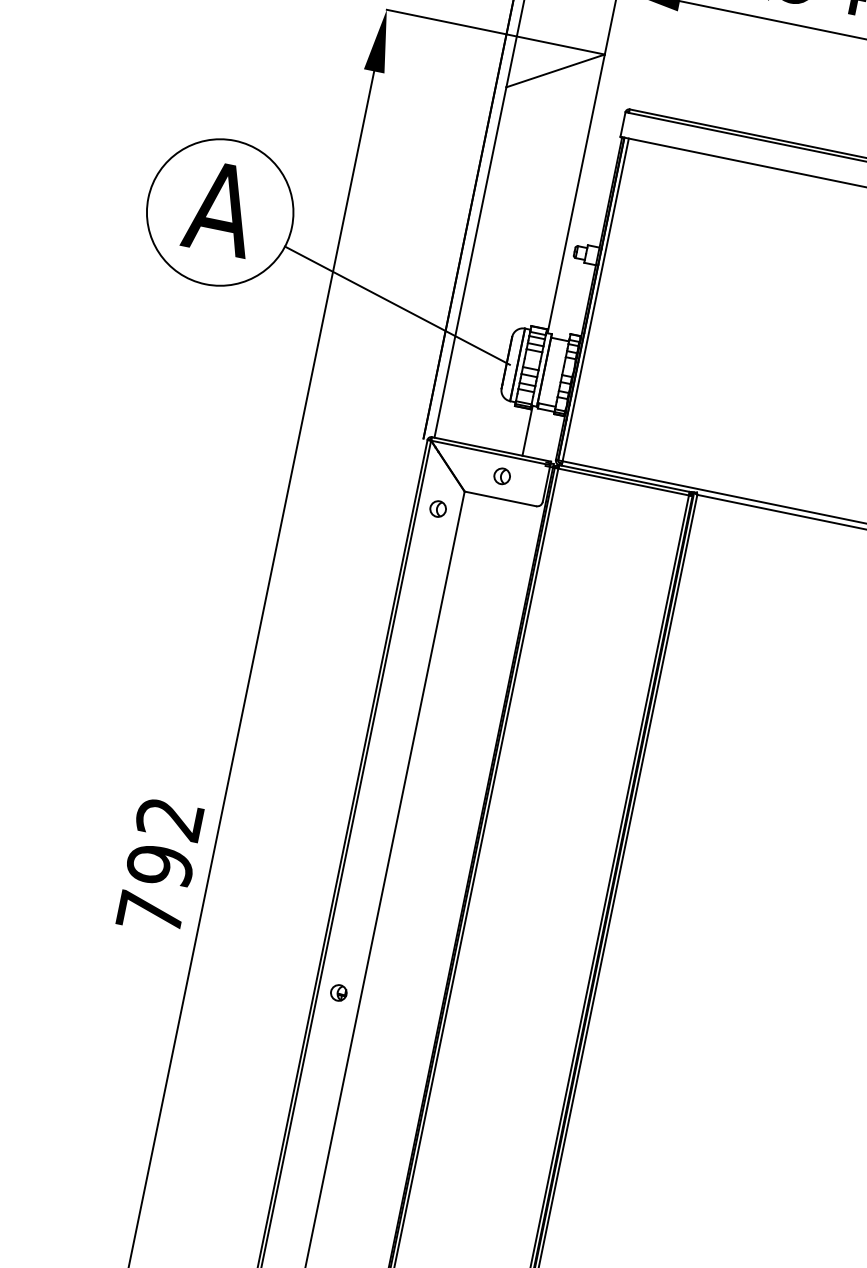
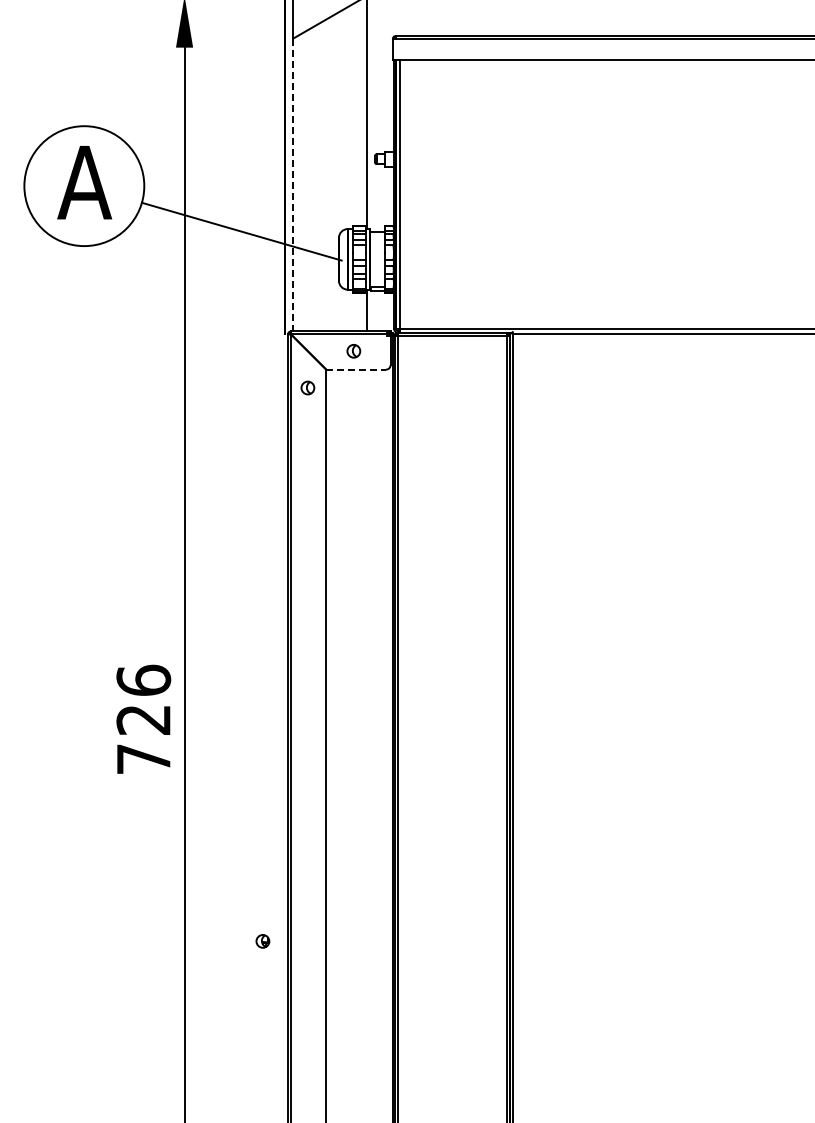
line: (470, 263) -> (293, 185), solid -> dashed
line: (500, 498) -> (356, 369), solid -> dashed
text: (164, 841) -> (143, 699), 792 -> 726
part: (338, 992) -> (262, 941), moved

